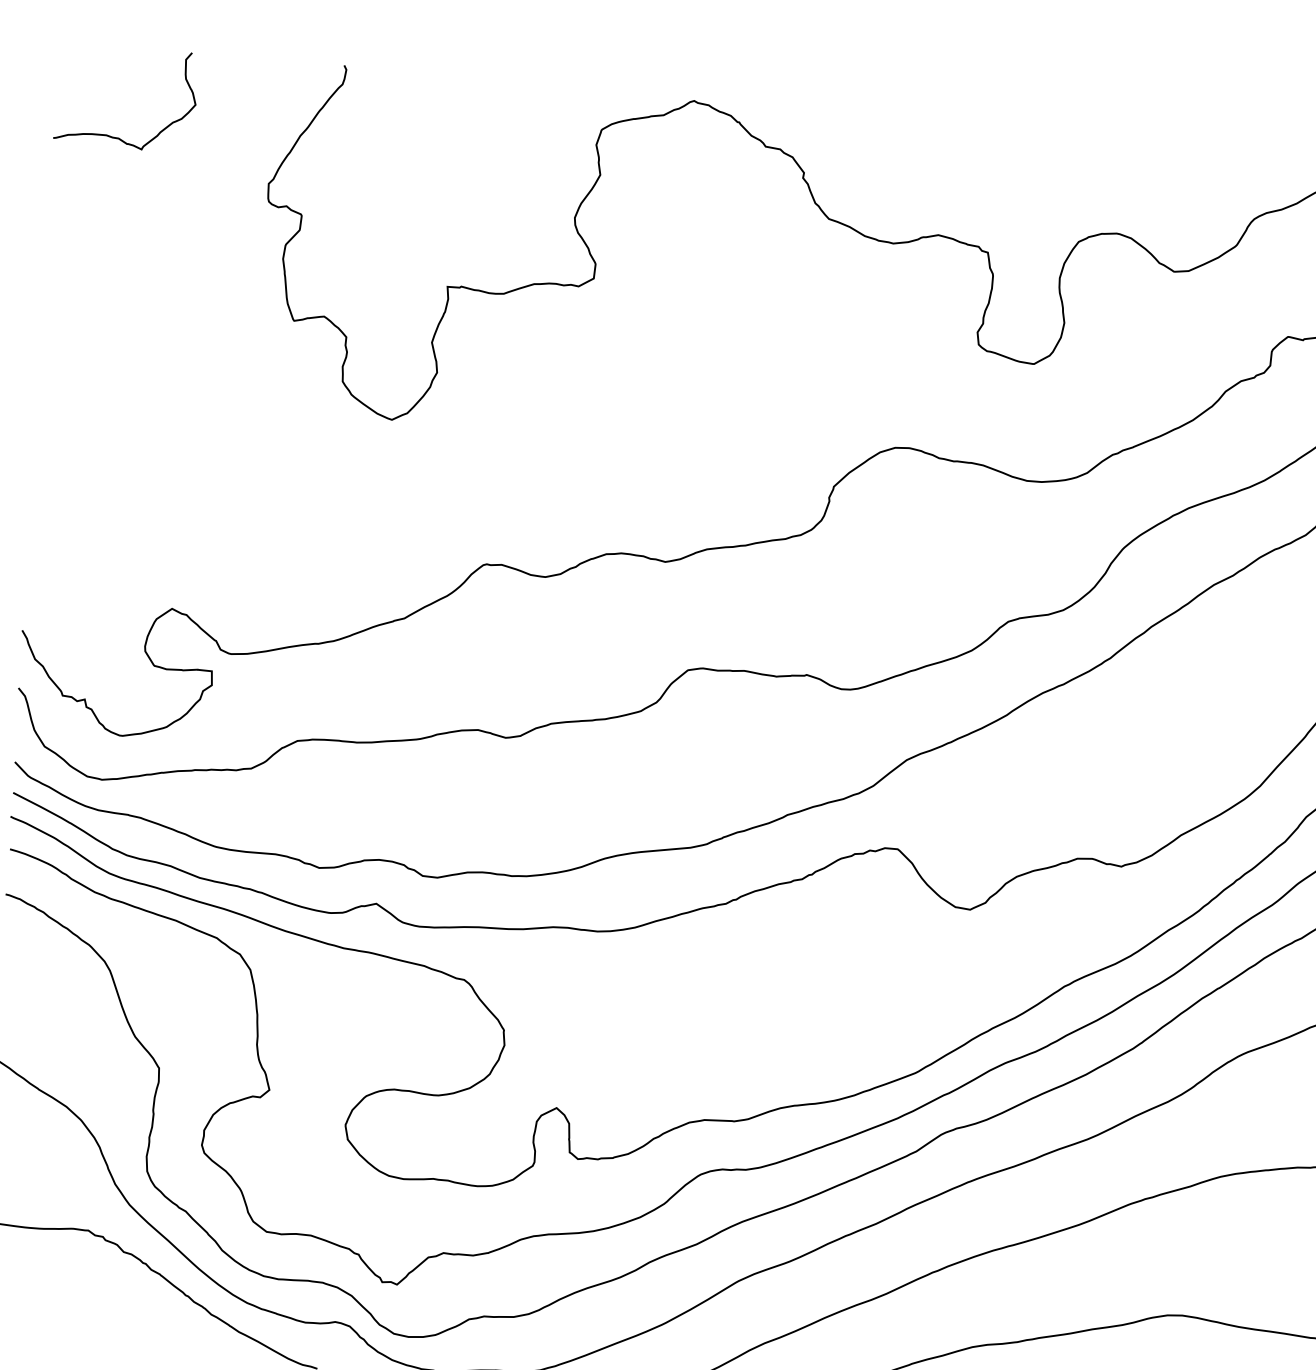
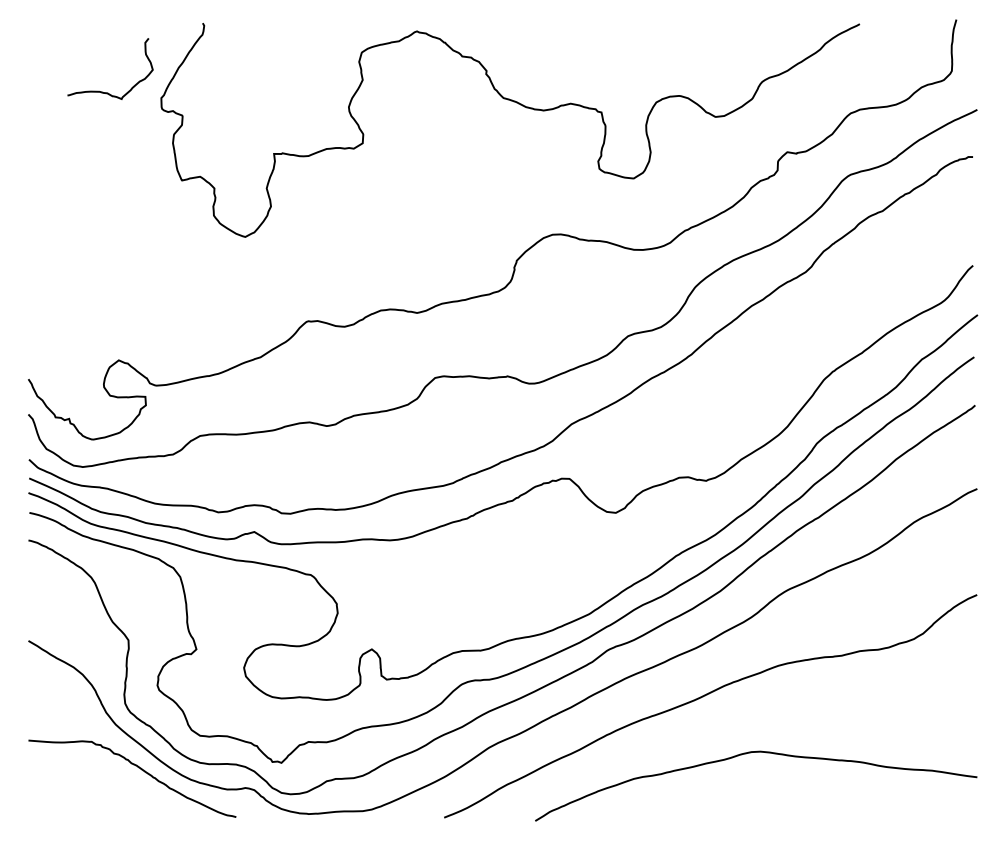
curve: (120, 137) -> (108, 92), moved

